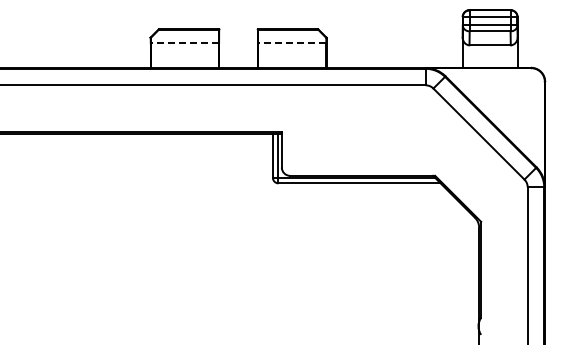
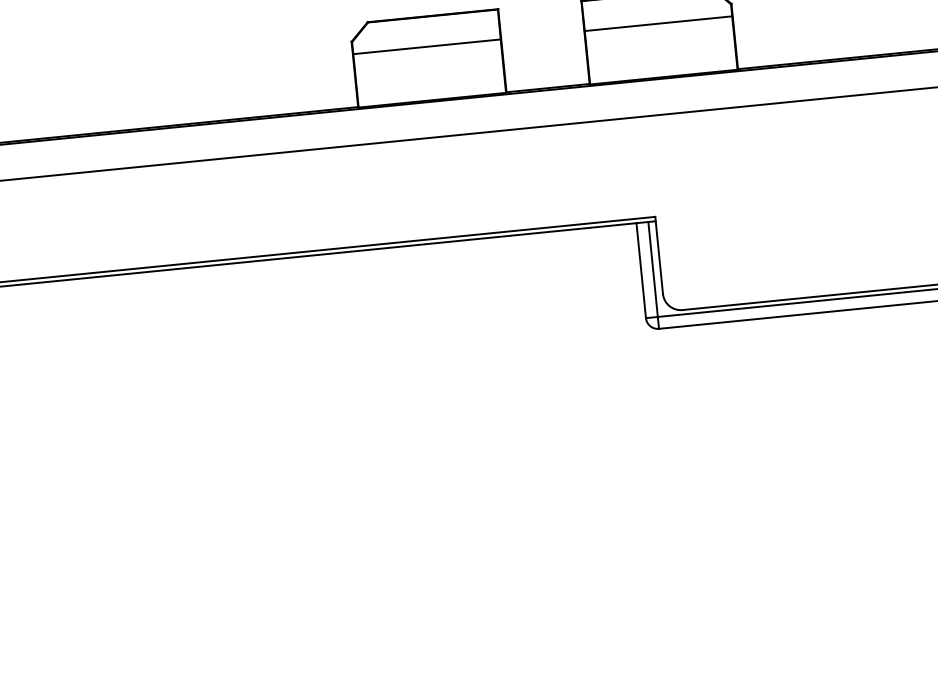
line: (184, 43) -> (426, 47), dashed -> solid
line: (291, 43) -> (657, 24), dashed -> solid

